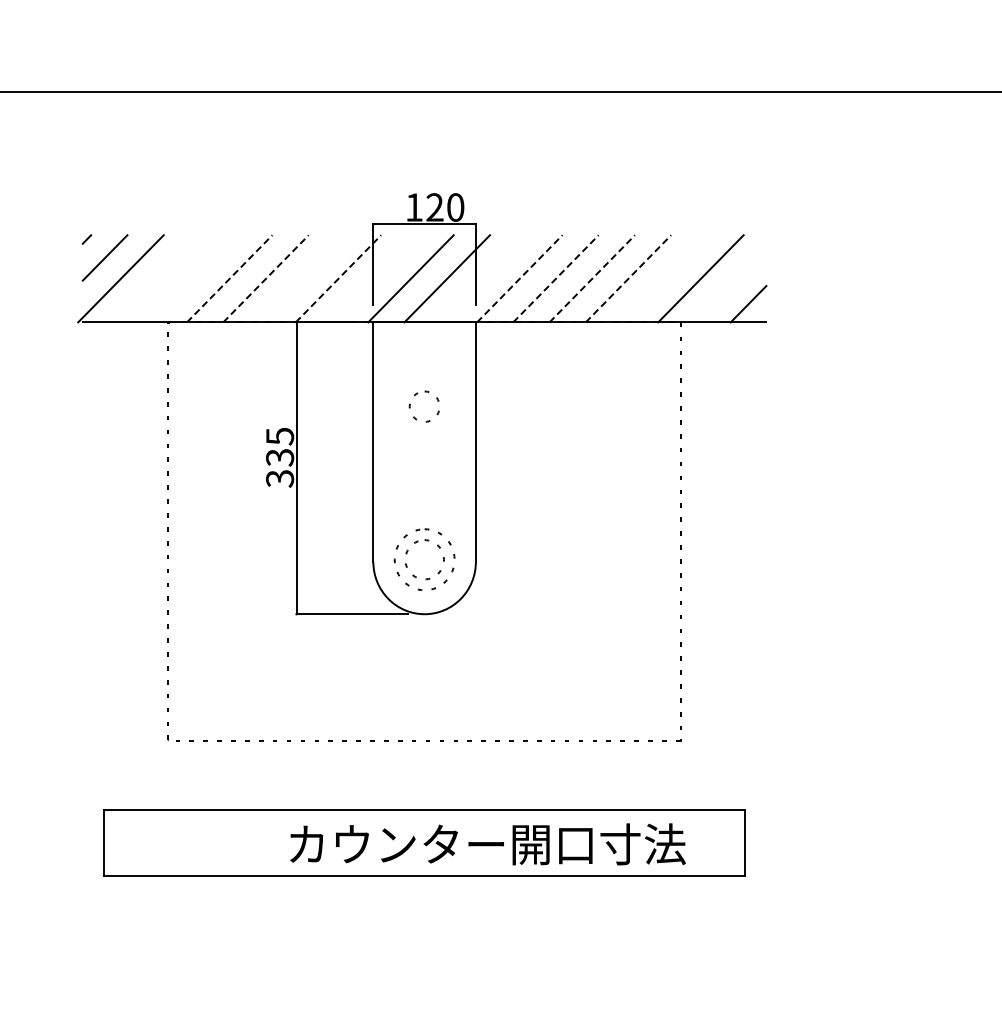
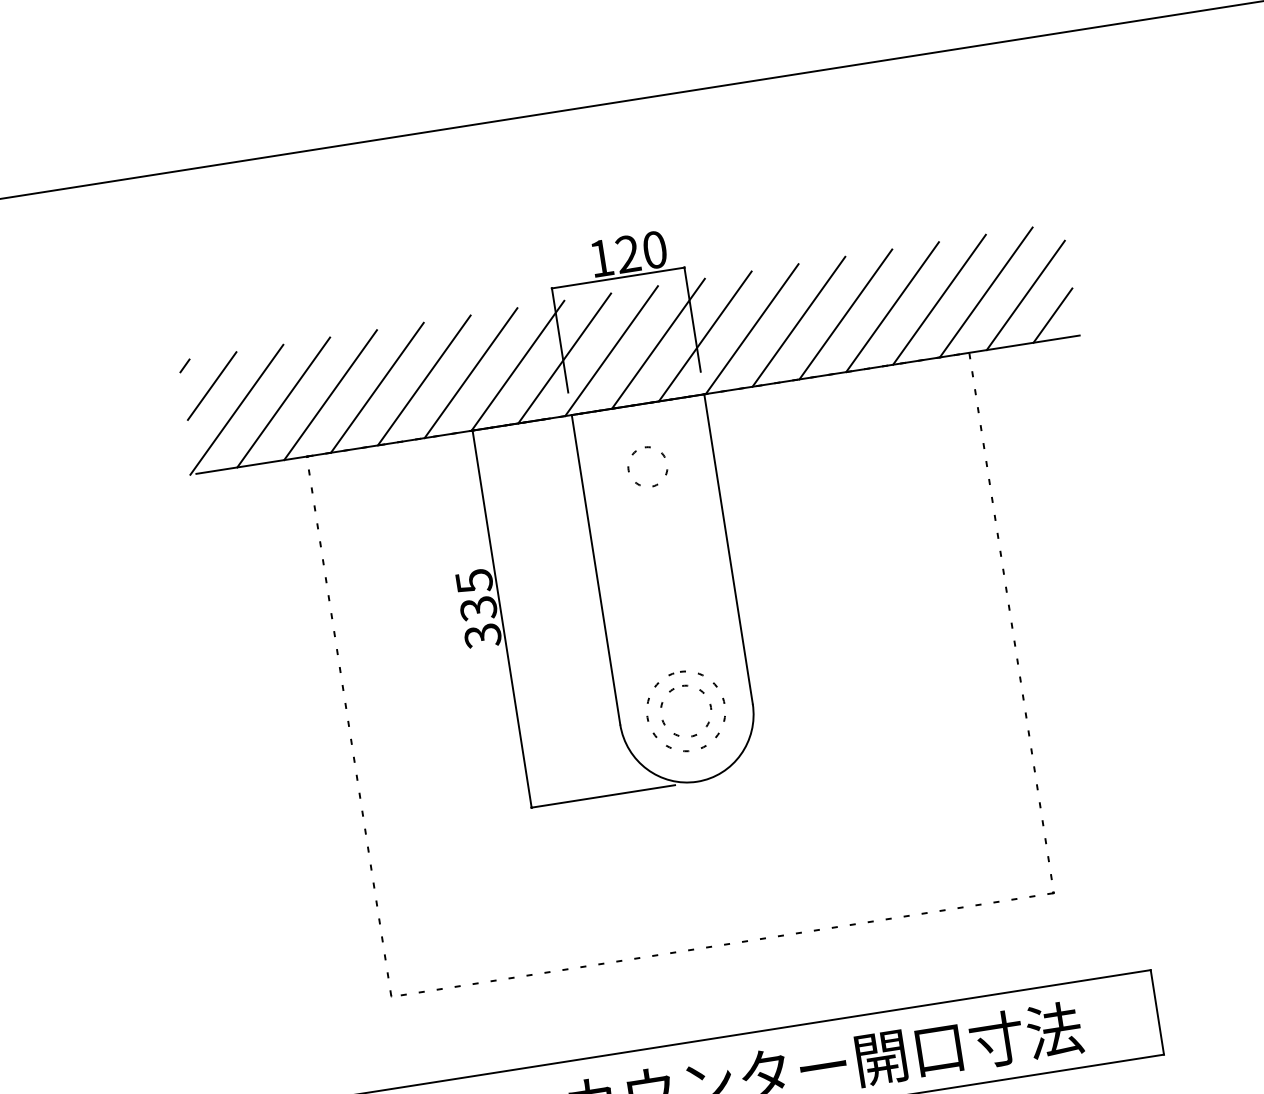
line: (156, 278) -> (282, 402), added
line: (193, 278) -> (330, 394), added
line: (230, 278) -> (378, 387), dashed -> solid
line: (266, 278) -> (424, 379), dashed -> solid
line: (301, 278) -> (470, 372), added
line: (338, 278) -> (517, 365), dashed -> solid
line: (374, 278) -> (564, 358), added
line: (483, 278) -> (705, 336), added
line: (520, 278) -> (753, 328), dashed -> solid
line: (556, 278) -> (799, 321), dashed -> solid
line: (592, 278) -> (846, 314), dashed -> solid
line: (628, 278) -> (892, 306), dashed -> solid
line: (664, 278) -> (939, 299), added
line: (730, 285) -> (1025, 295), added
part: (410, 406) -> (629, 469), moved

